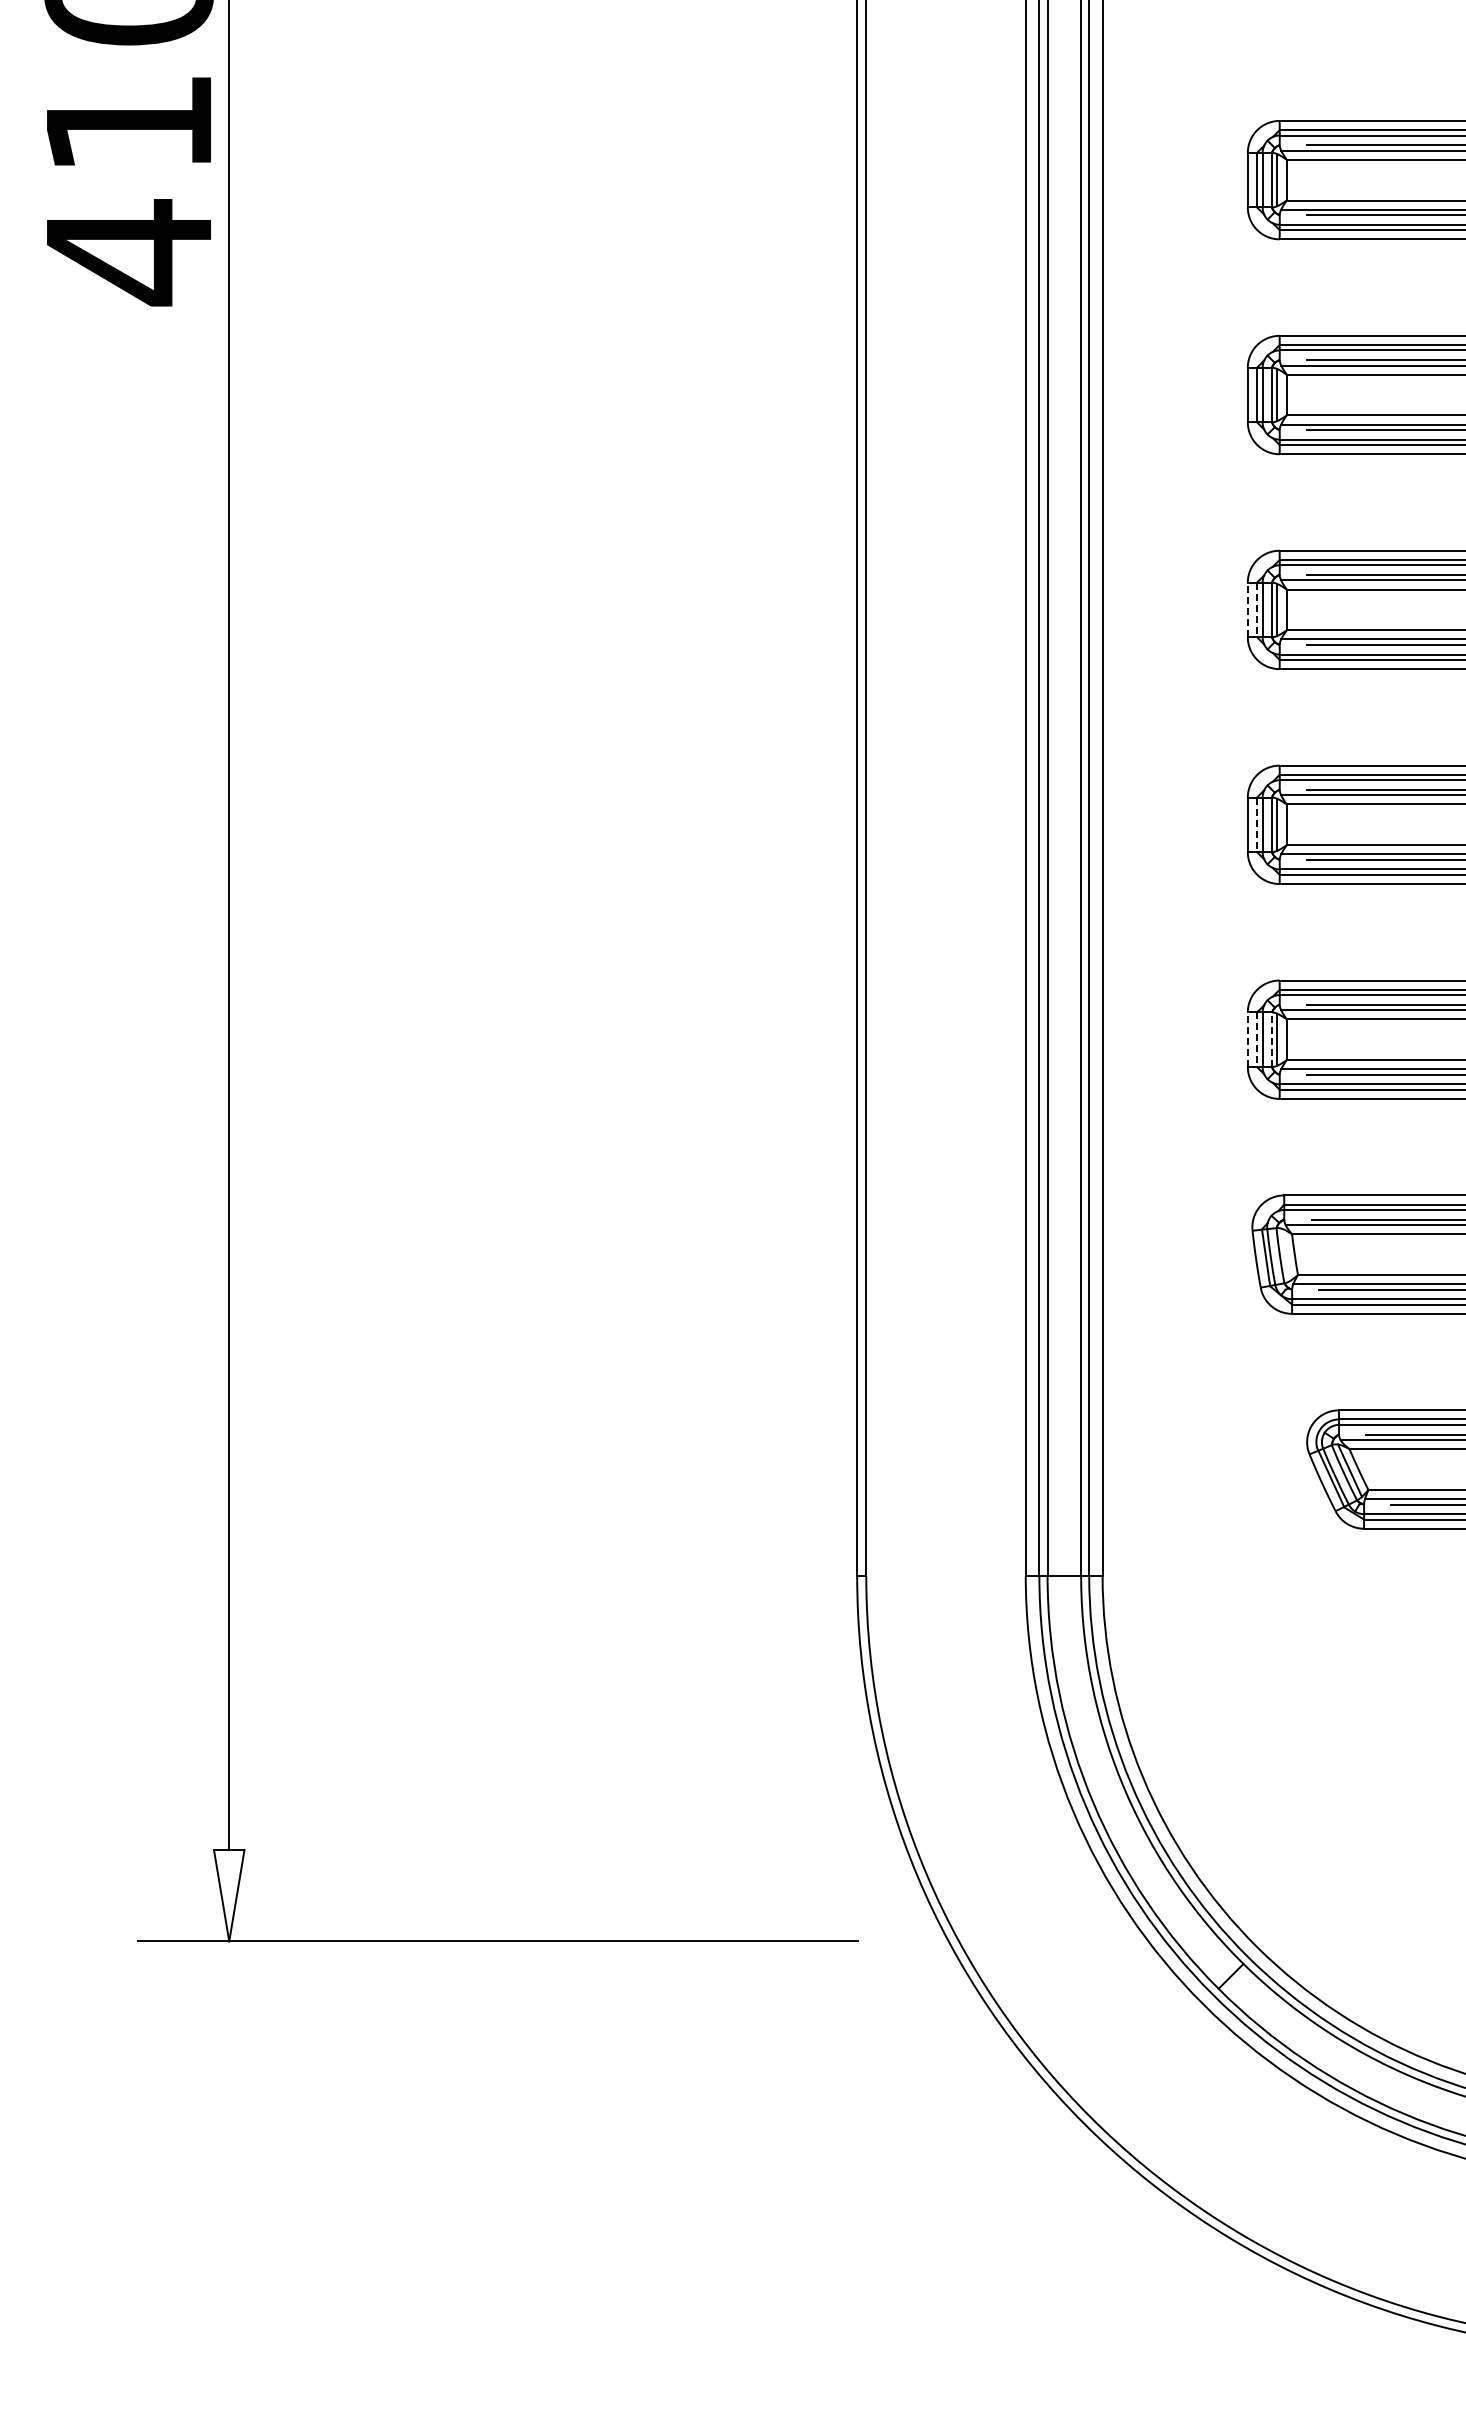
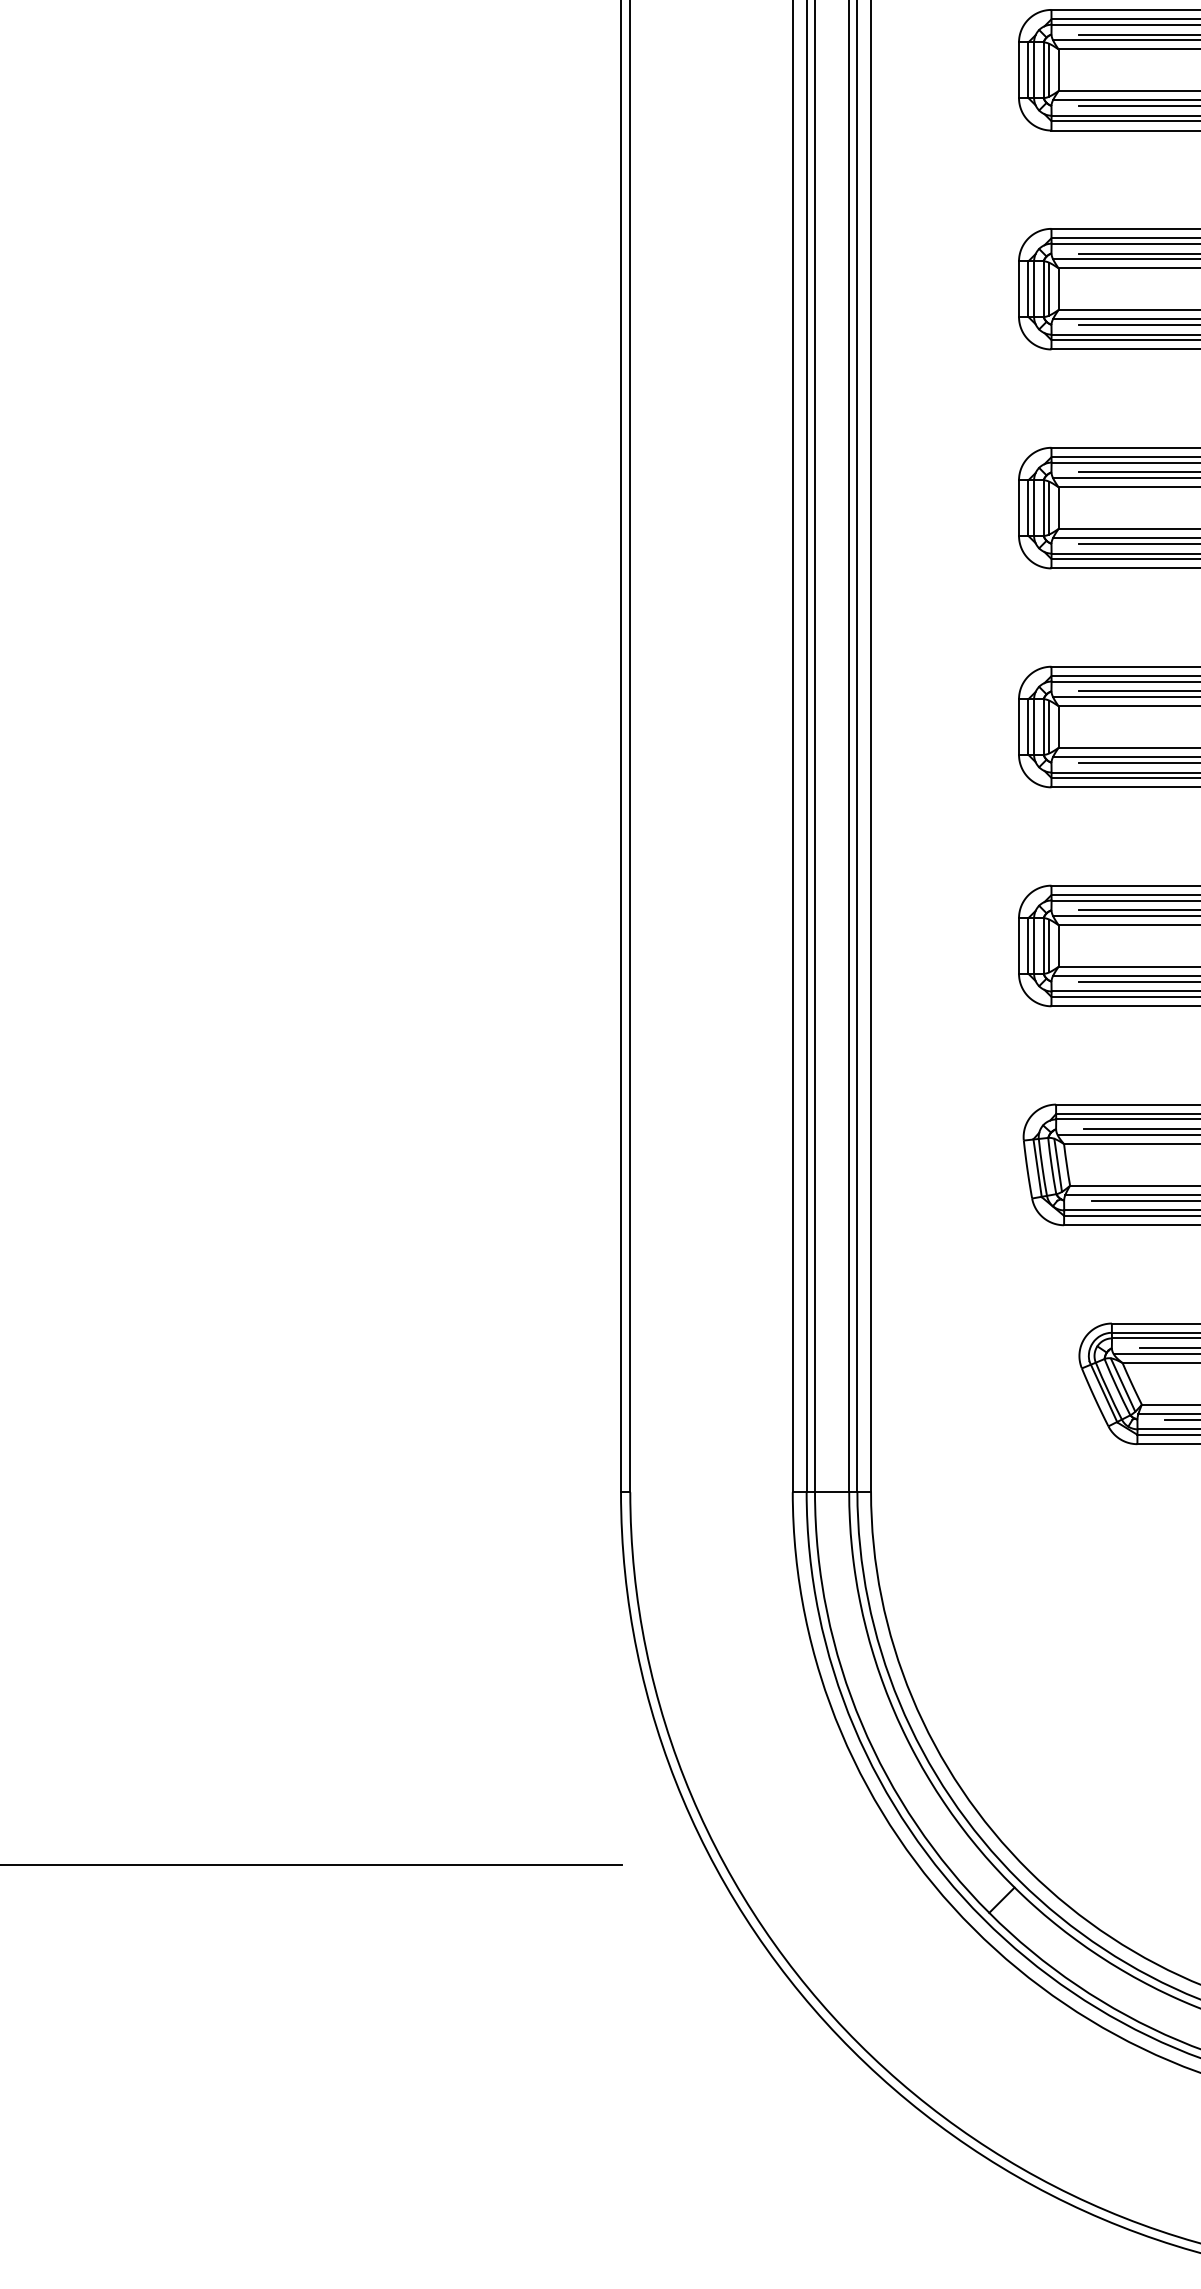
line: (1247, 609) -> (1018, 507), dashed -> solid
line: (1257, 610) -> (1028, 508), dashed -> solid
line: (1257, 825) -> (1028, 727), dashed -> solid
line: (1247, 1039) -> (1018, 945), dashed -> solid
line: (1271, 1039) -> (1043, 945), dashed -> solid
line: (1257, 1040) -> (1028, 946), dashed -> solid
line: (1286, 1255) -> (1058, 1165), added

